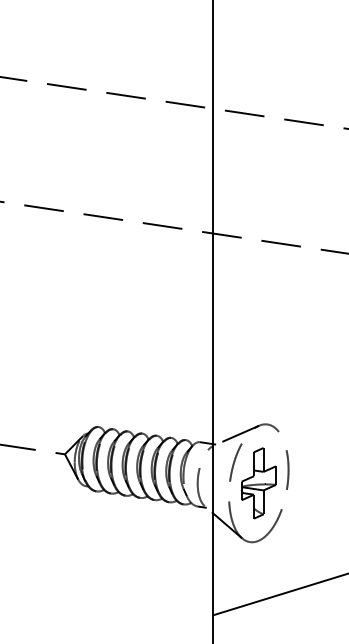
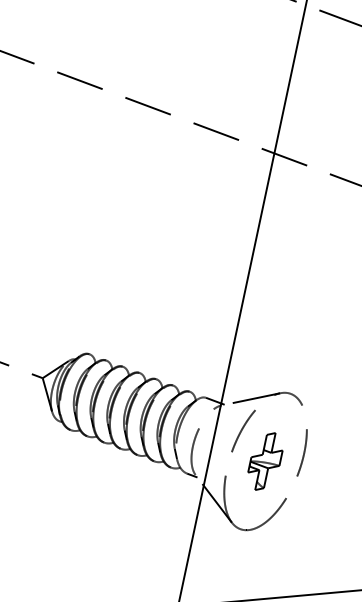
part: (258, 483) -> (265, 461), size x0.7

